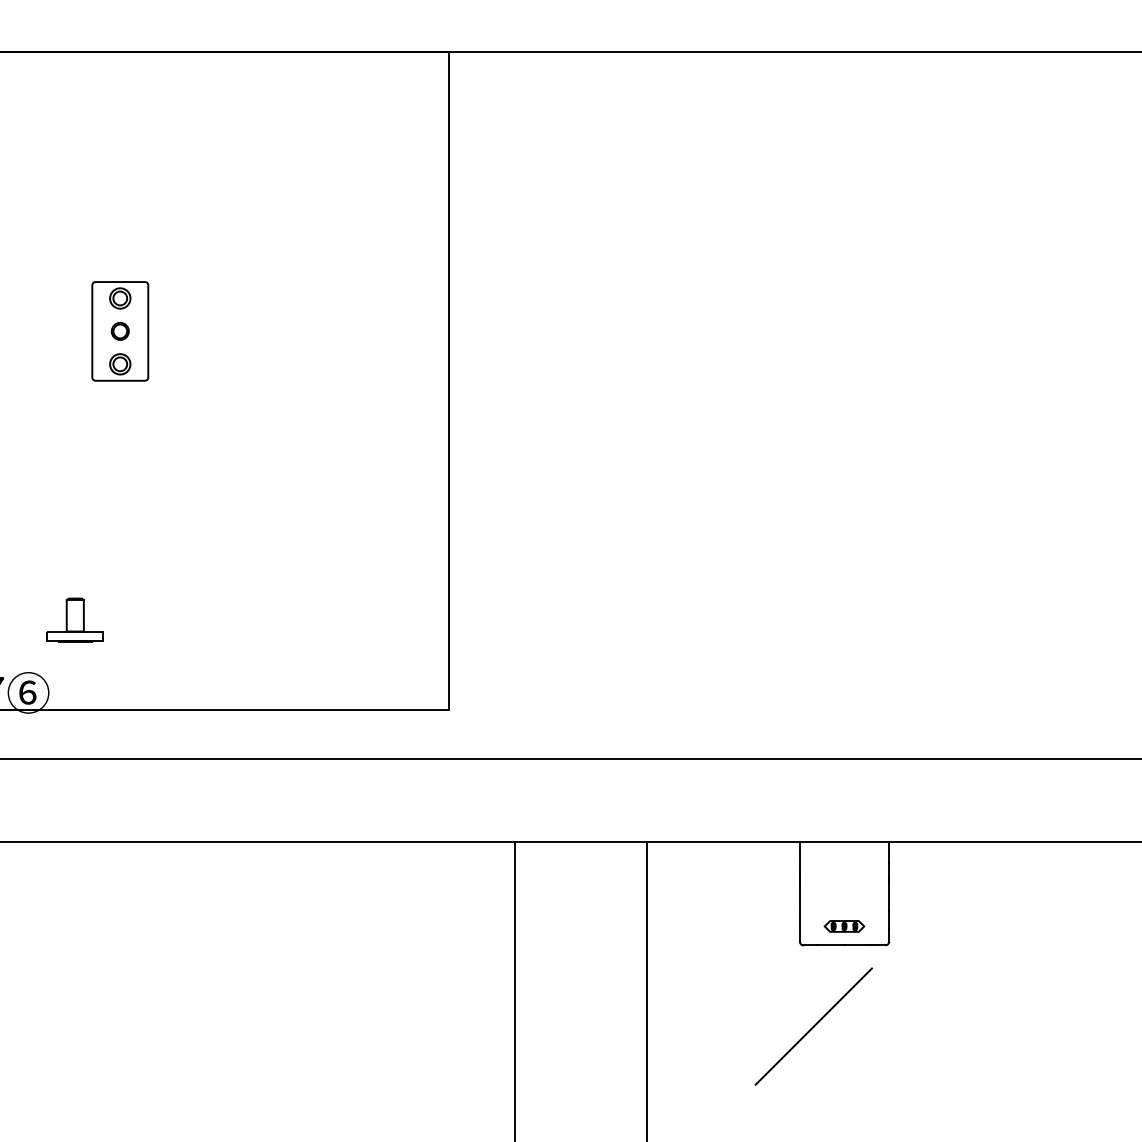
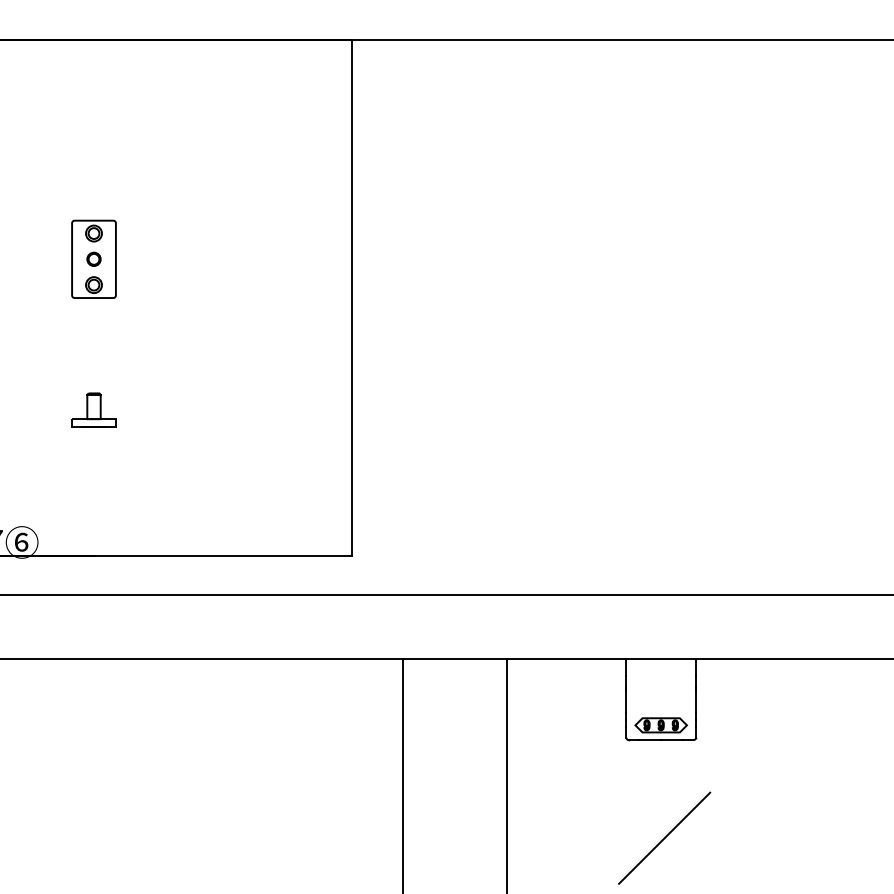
part: (74, 619) -> (93, 409), moved
part: (844, 926) -> (661, 725), size x1.67
line: (813, 1026) -> (664, 838), moved

